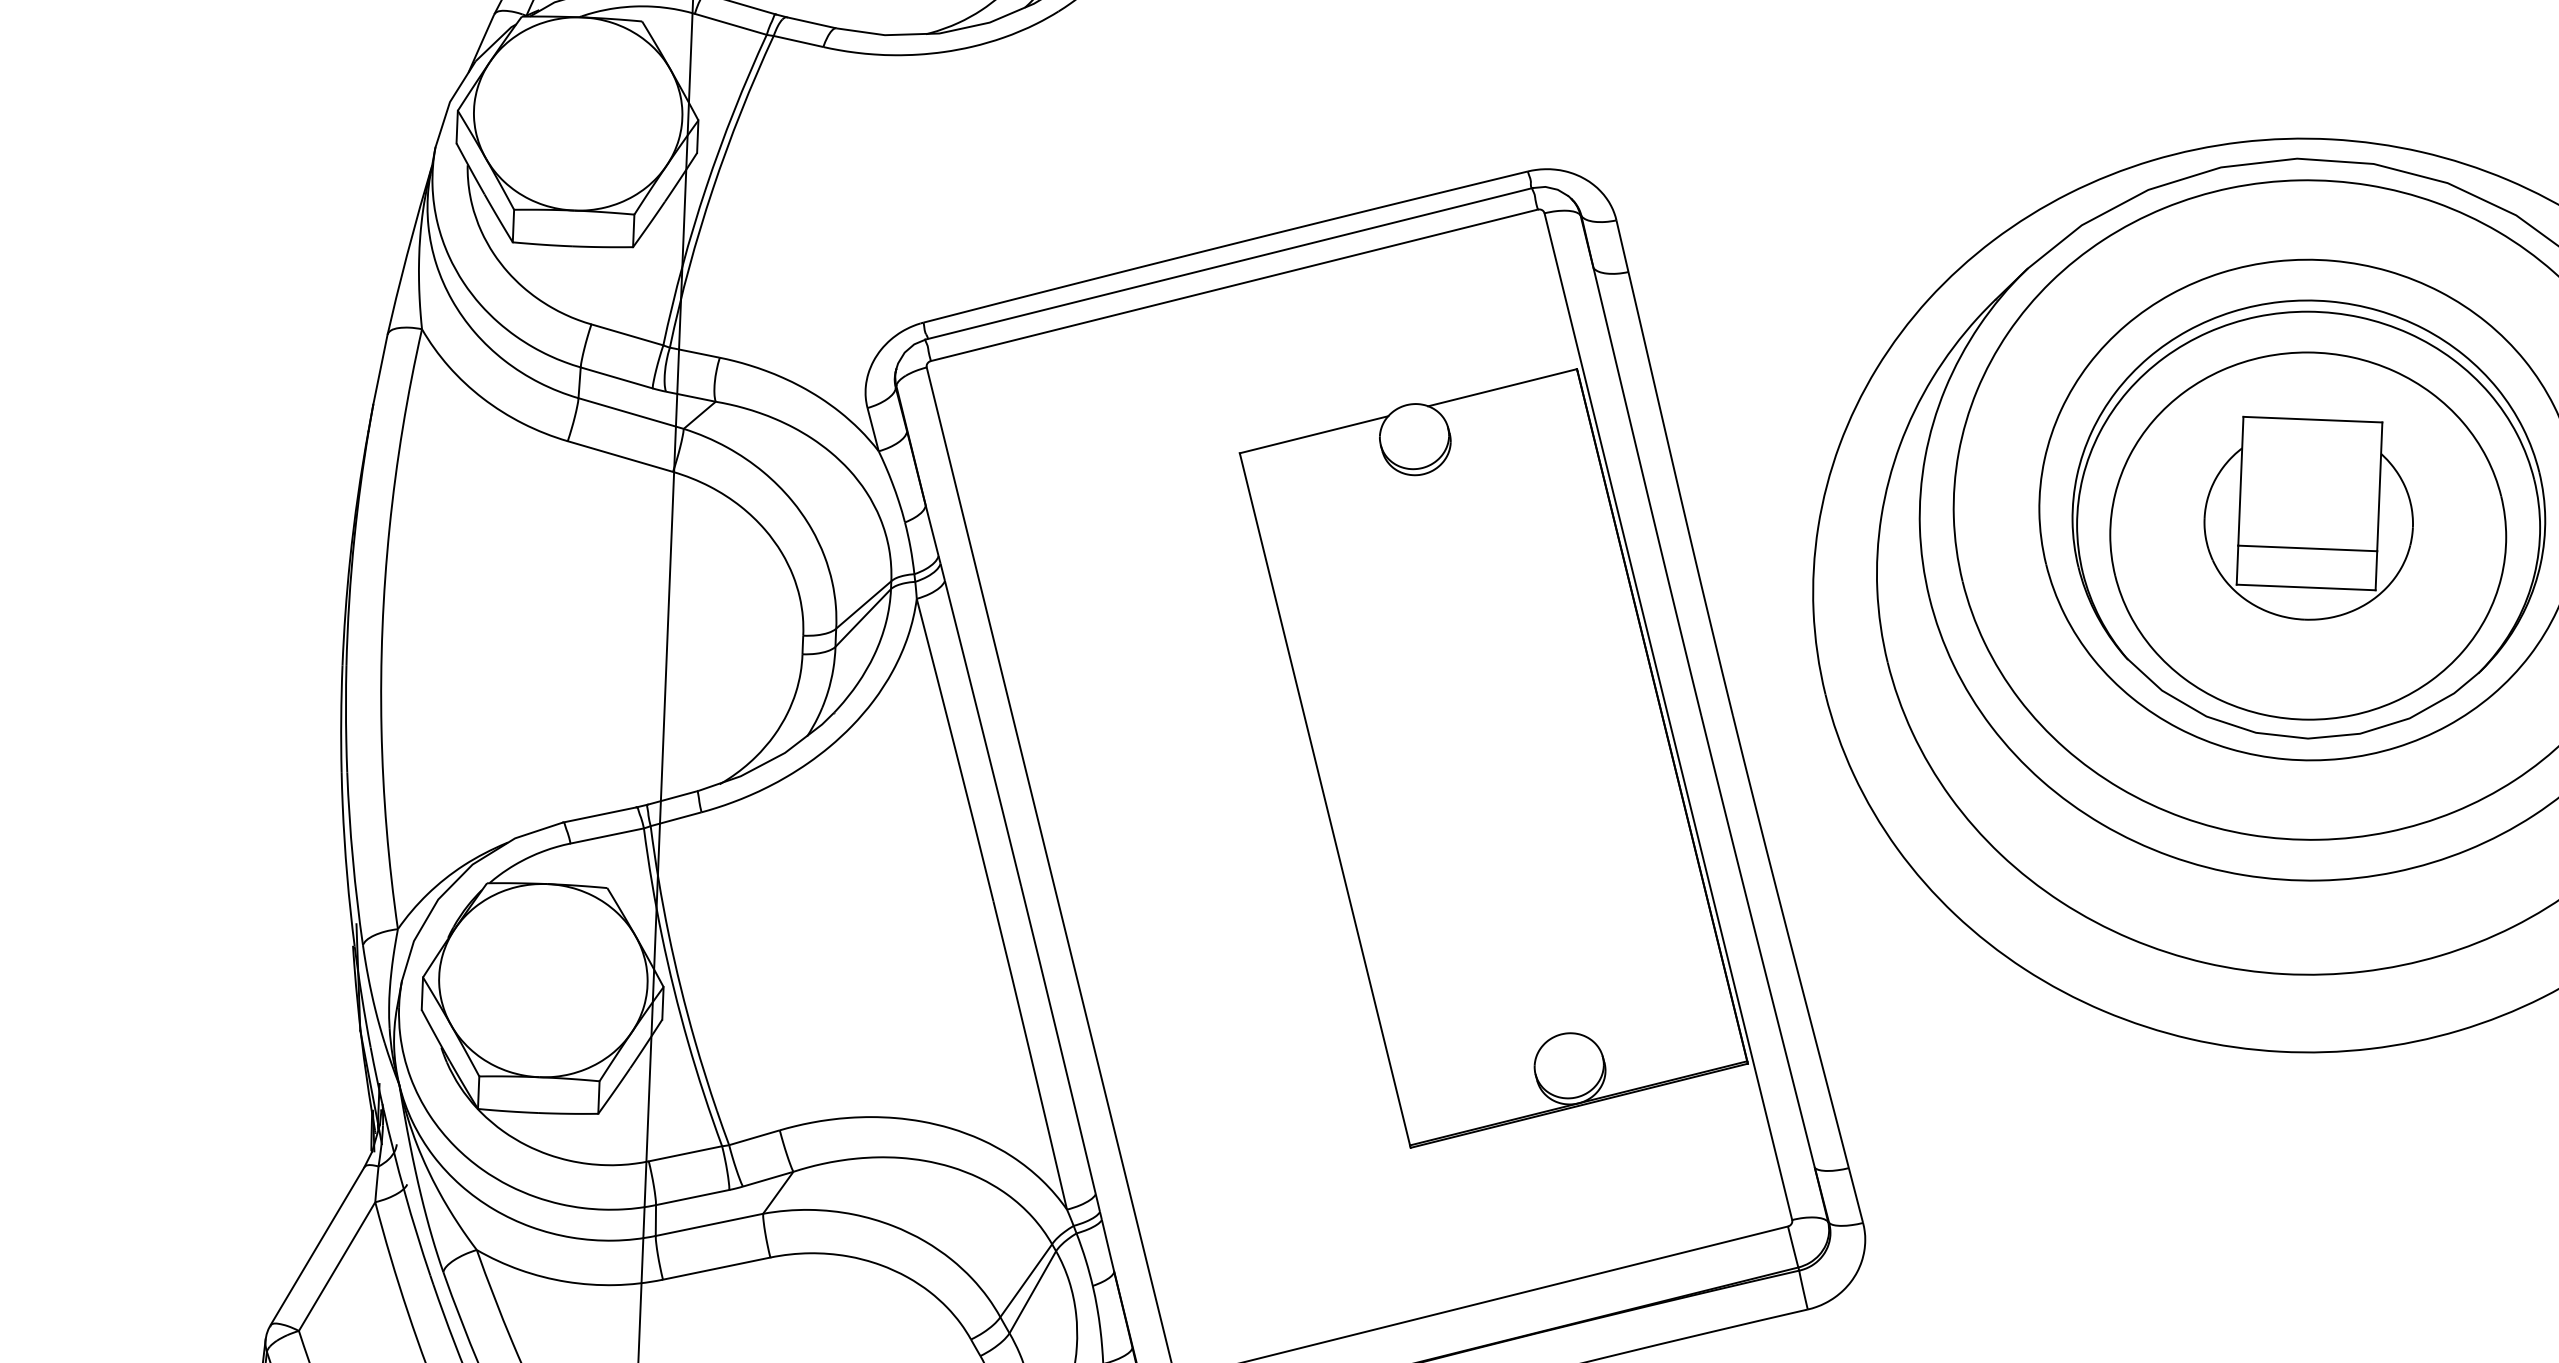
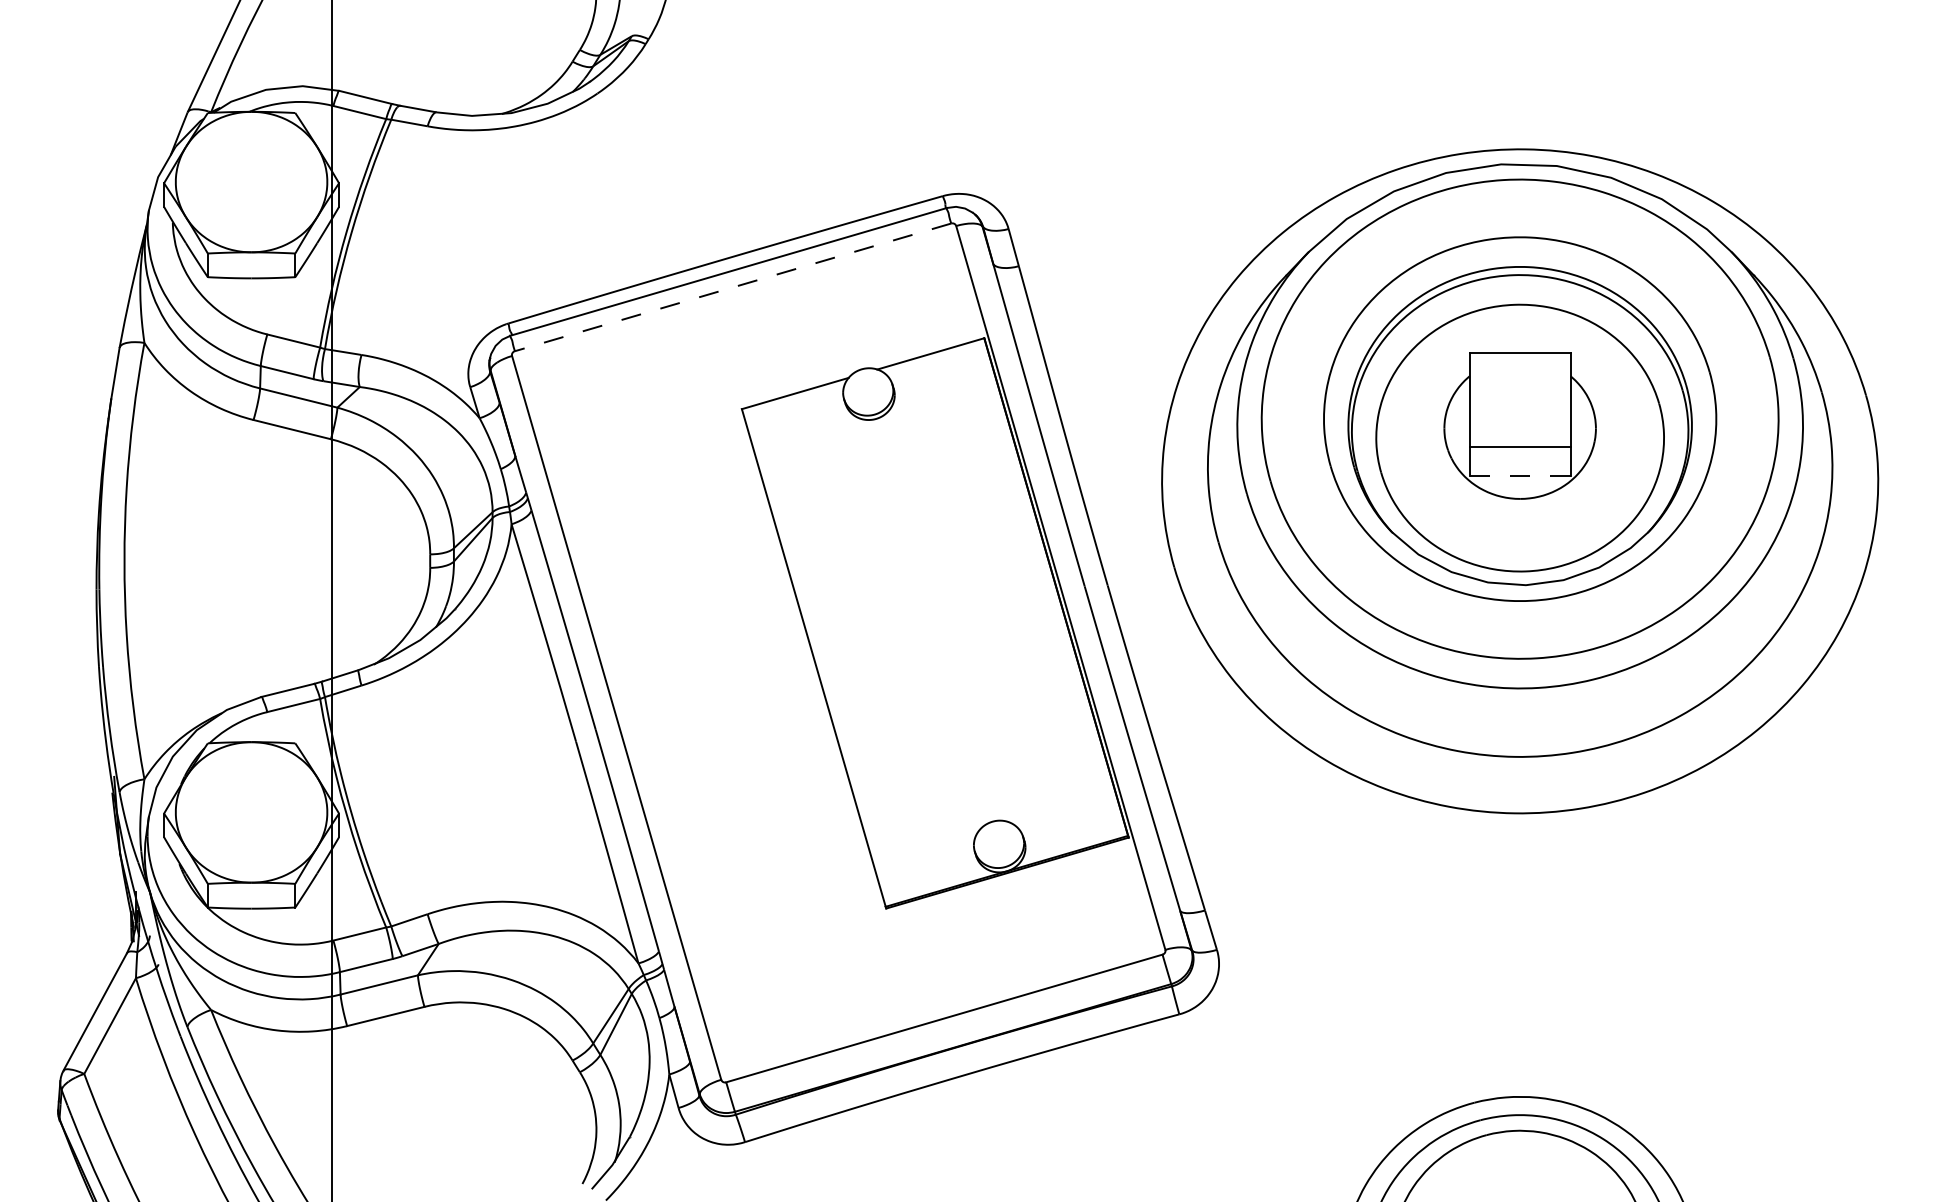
line: (1233, 285) -> (732, 287), solid -> dashed
line: (2306, 587) -> (1520, 475), solid -> dashed

